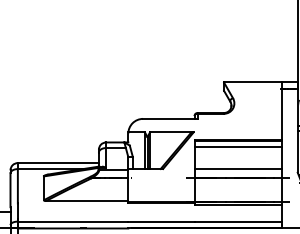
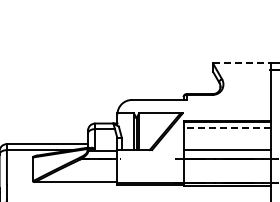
line: (252, 82) -> (241, 63), solid -> dashed
line: (237, 147) -> (226, 128), solid -> dashed

